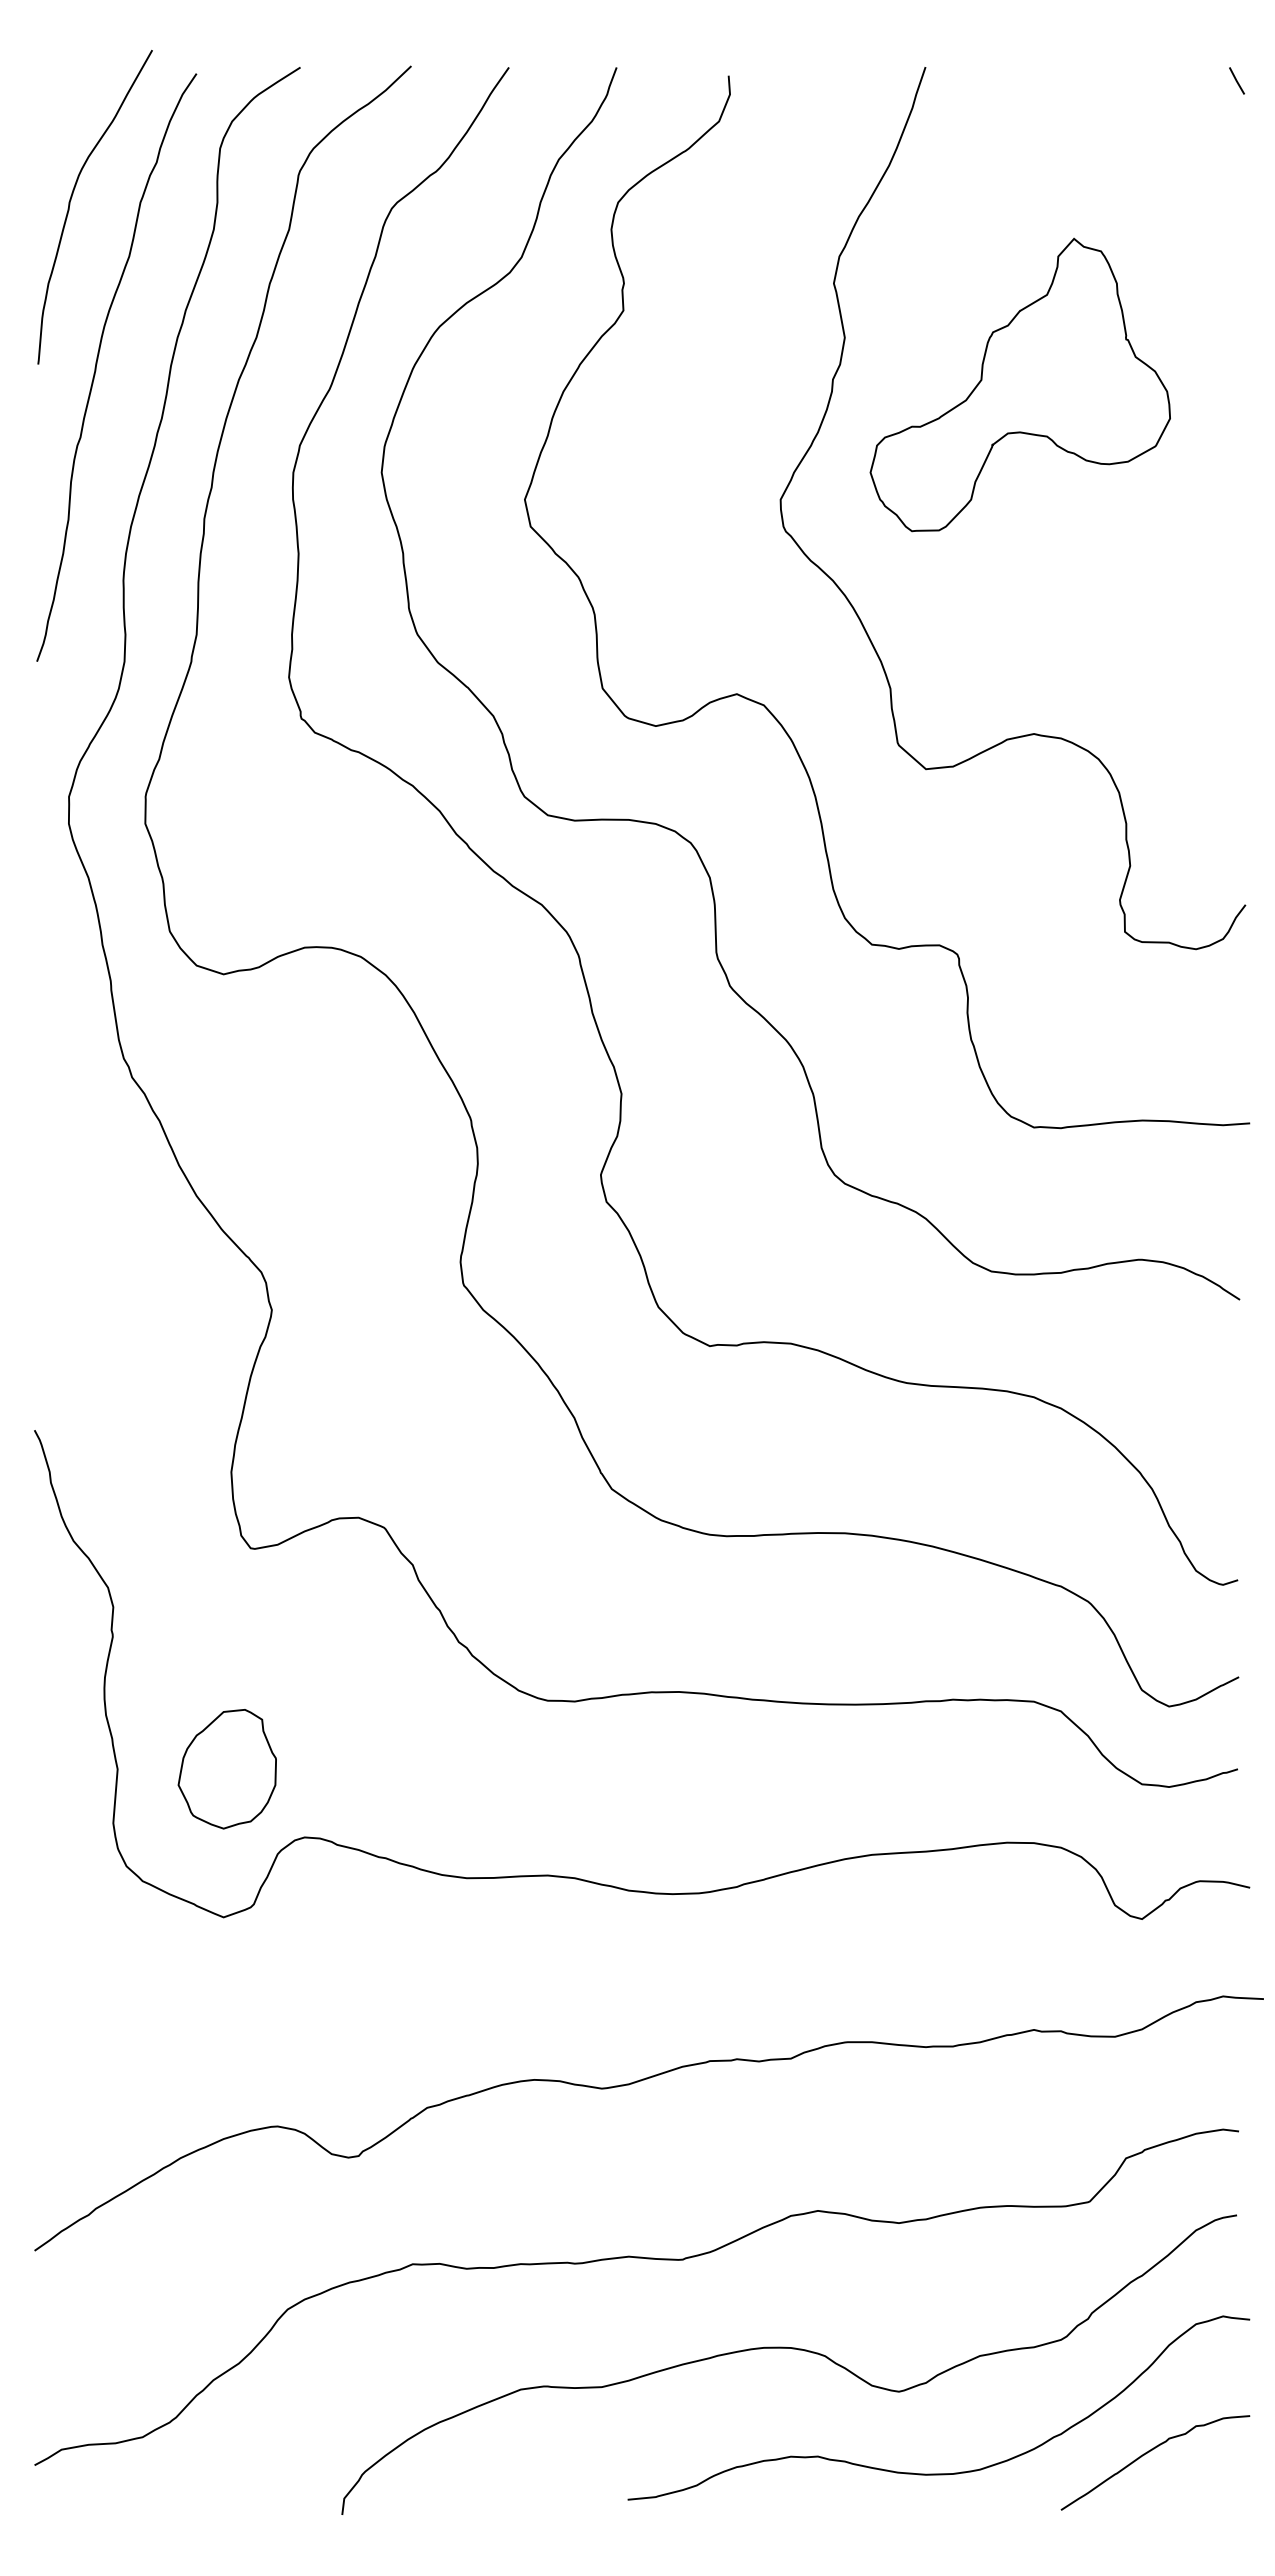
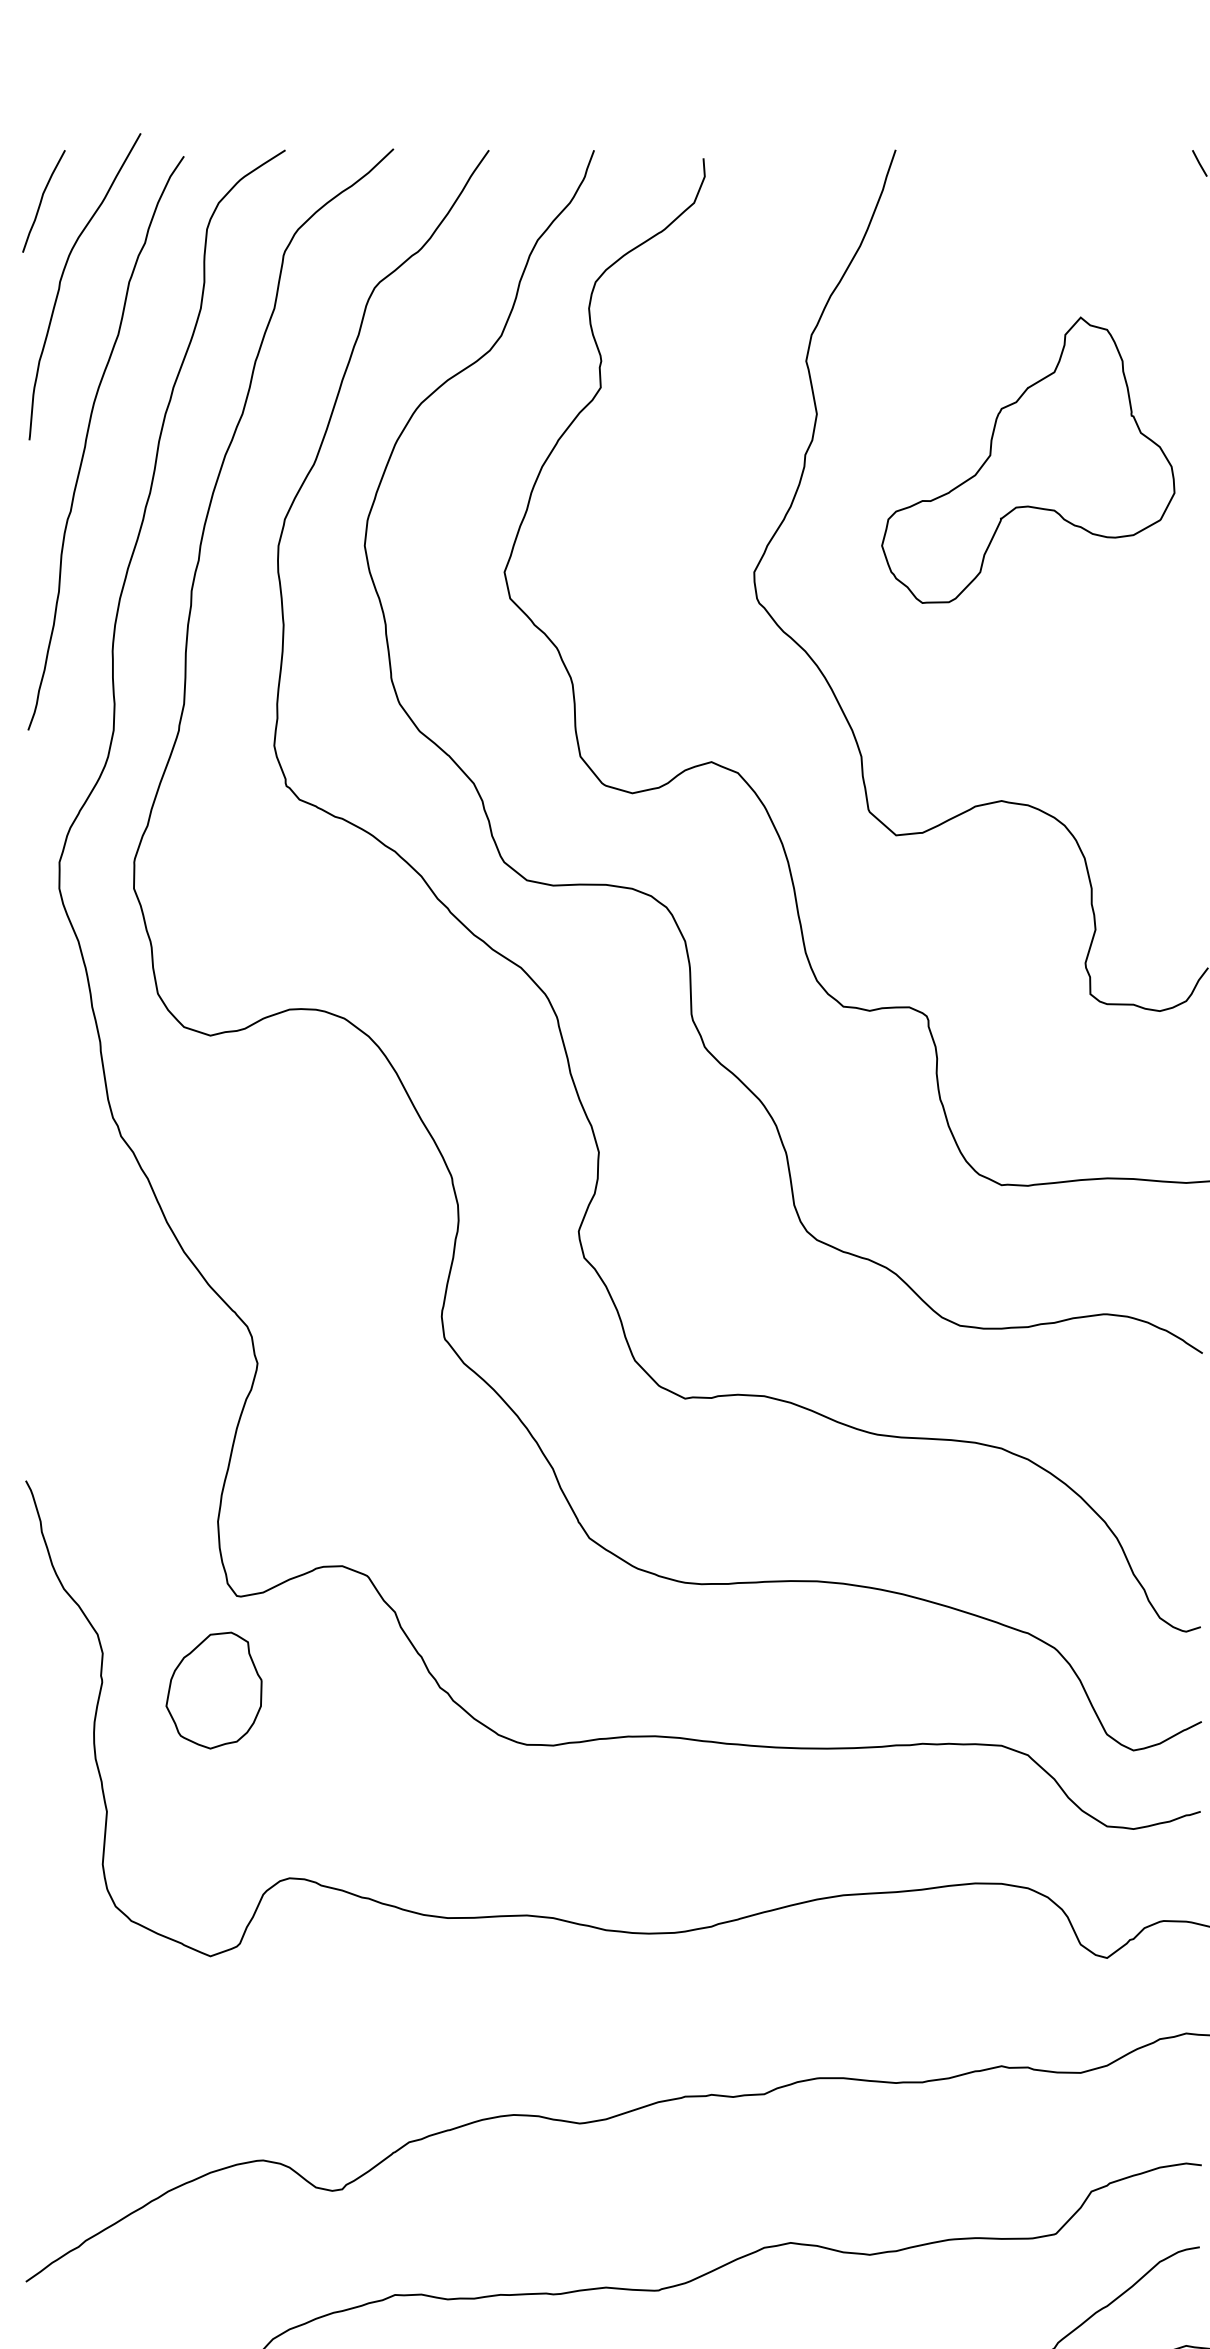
curve: (51, 119) -> (42, 201), added
part: (1019, 384) -> (1027, 459), moved
part: (226, 1769) -> (213, 1690), moved

